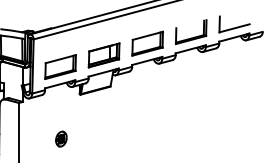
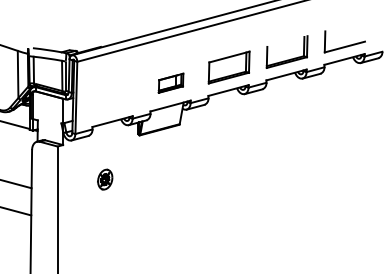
part: (103, 55) -> (170, 83), size x0.6
part: (60, 66) -> (112, 98), removed
part: (61, 139) -> (105, 179), moved

